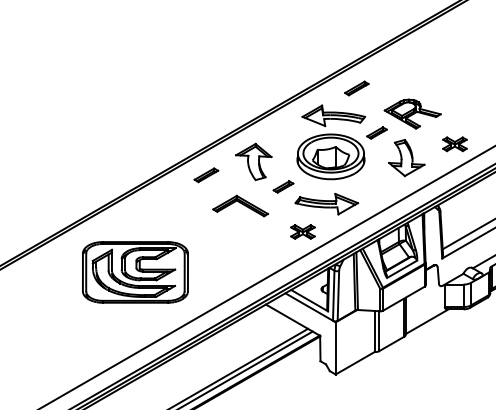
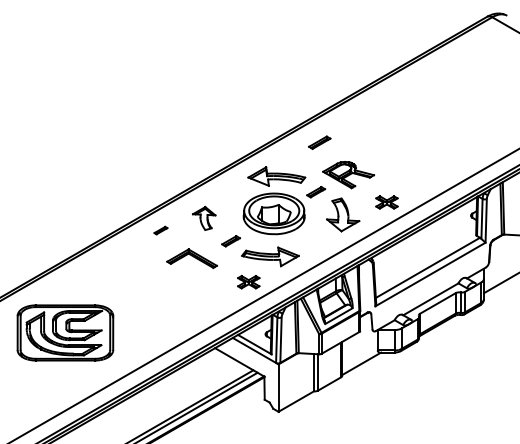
part: (356, 88) -> (319, 142), moved
part: (254, 161) -> (204, 218), size x0.7
part: (205, 175) -> (160, 230), size x0.6
part: (135, 271) -> (65, 332), moved

